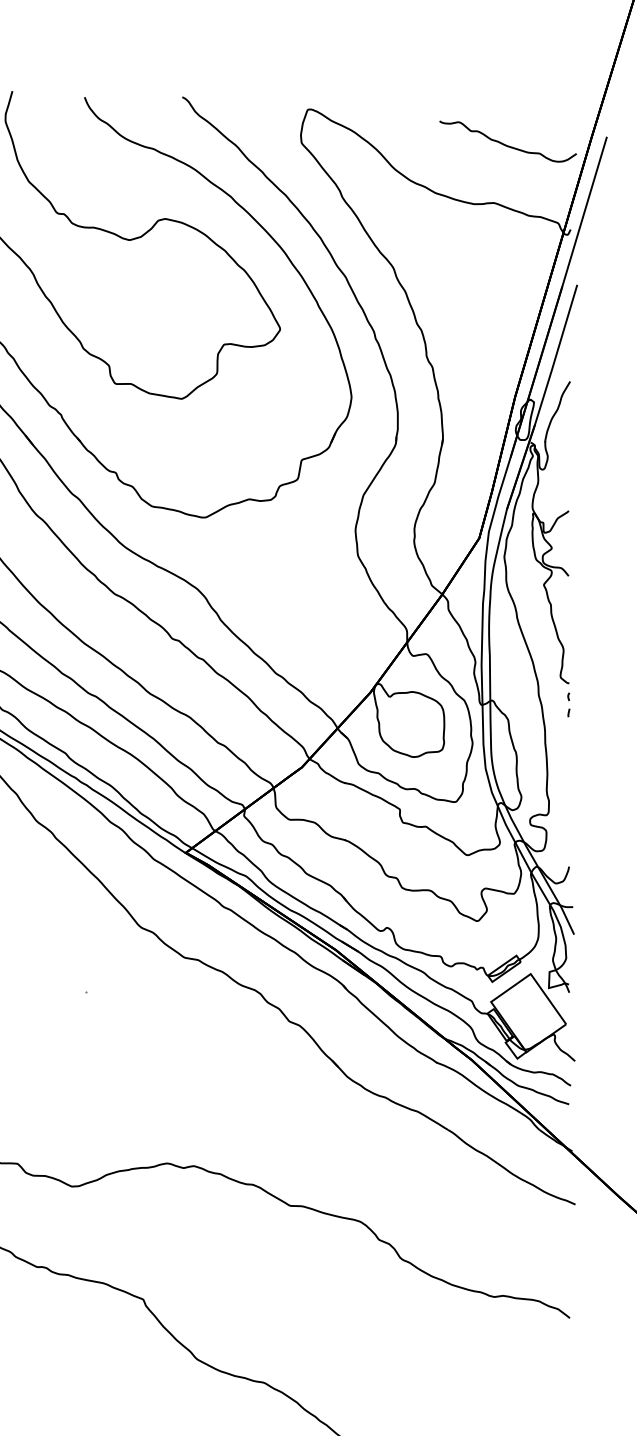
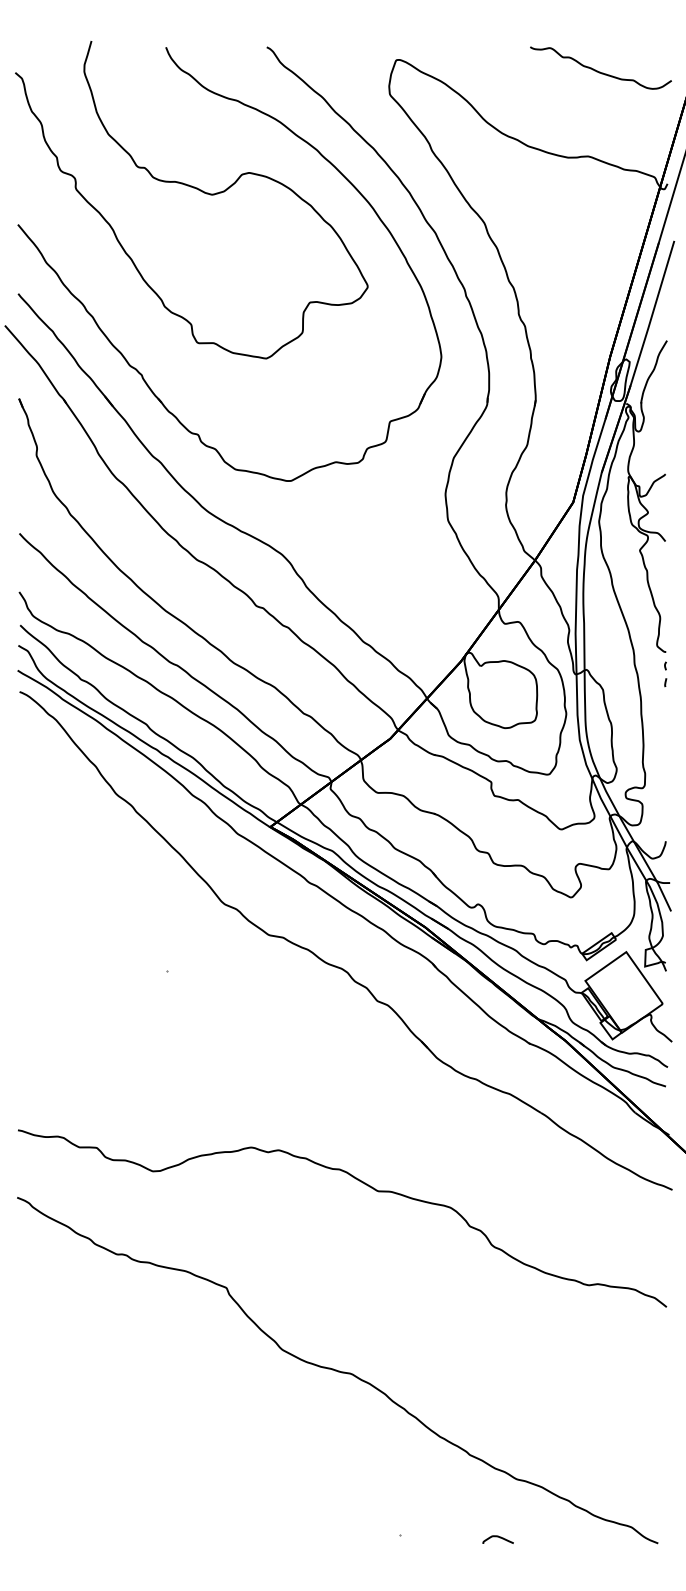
curve: (507, 144) -> (600, 71), moved

